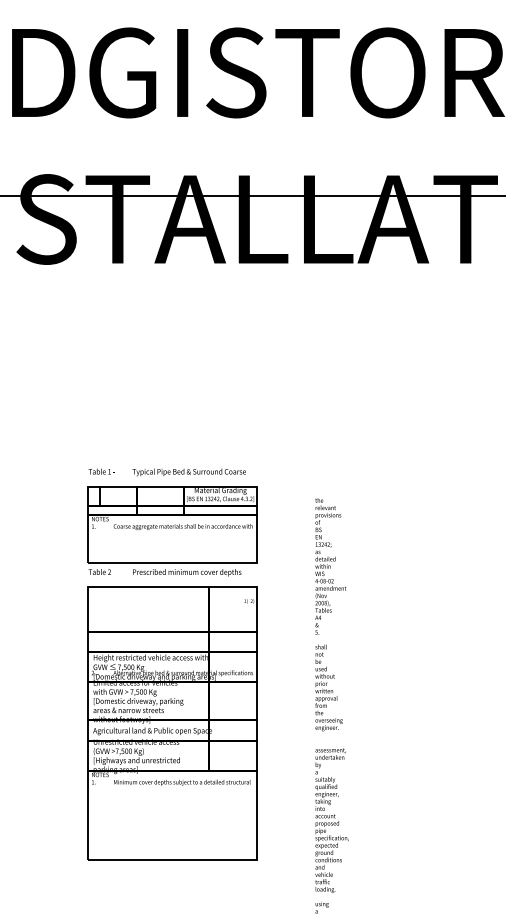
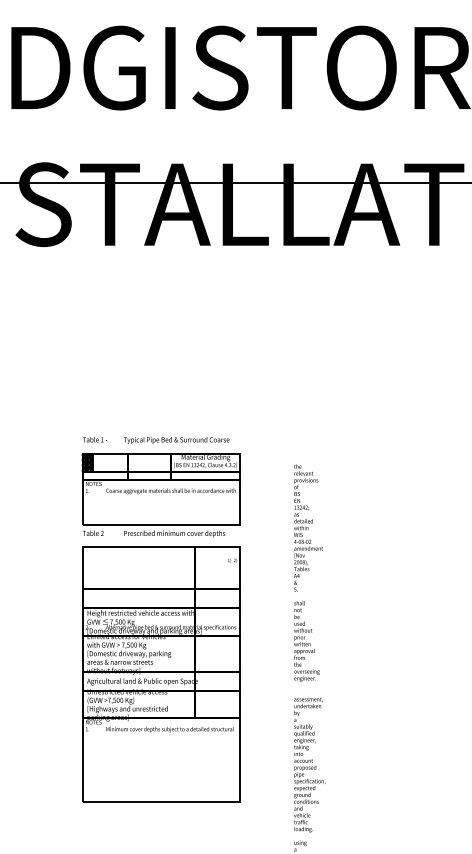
hatch: (93, 496) -> (87, 462), added

